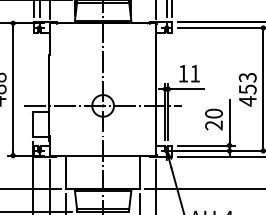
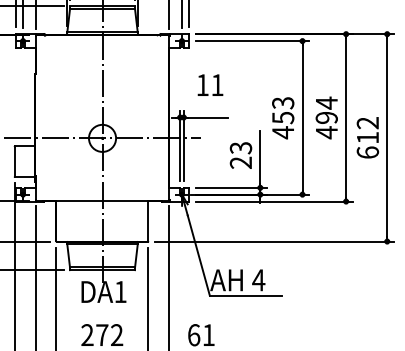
text: (189, 73) -> (210, 84), moved
text: (214, 114) -> (241, 148), 20 -> 23

